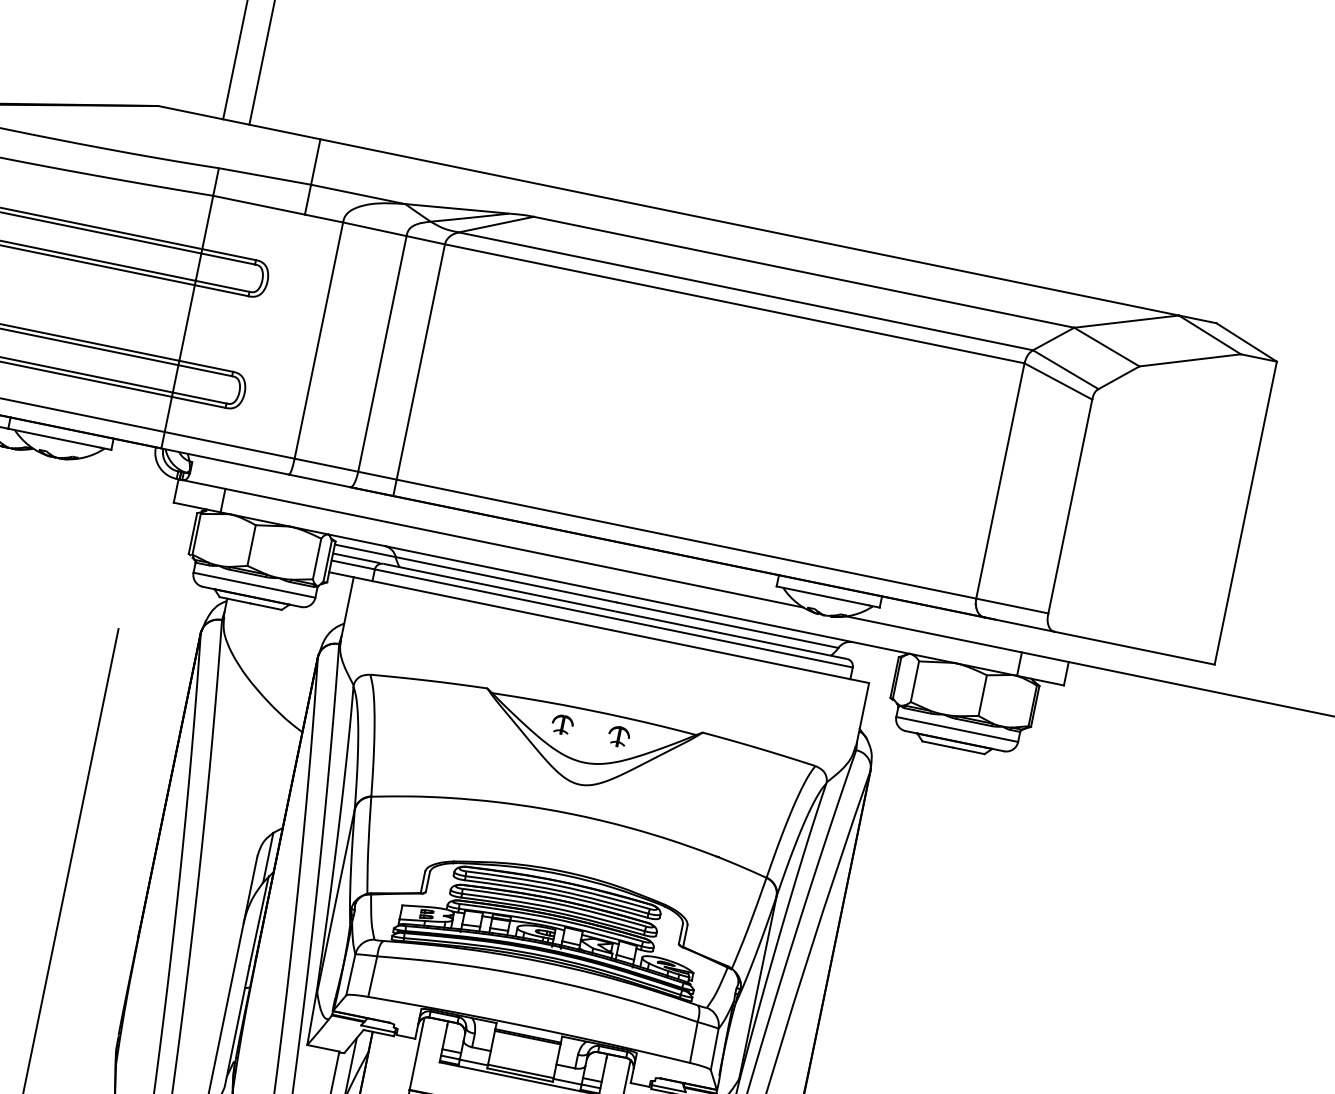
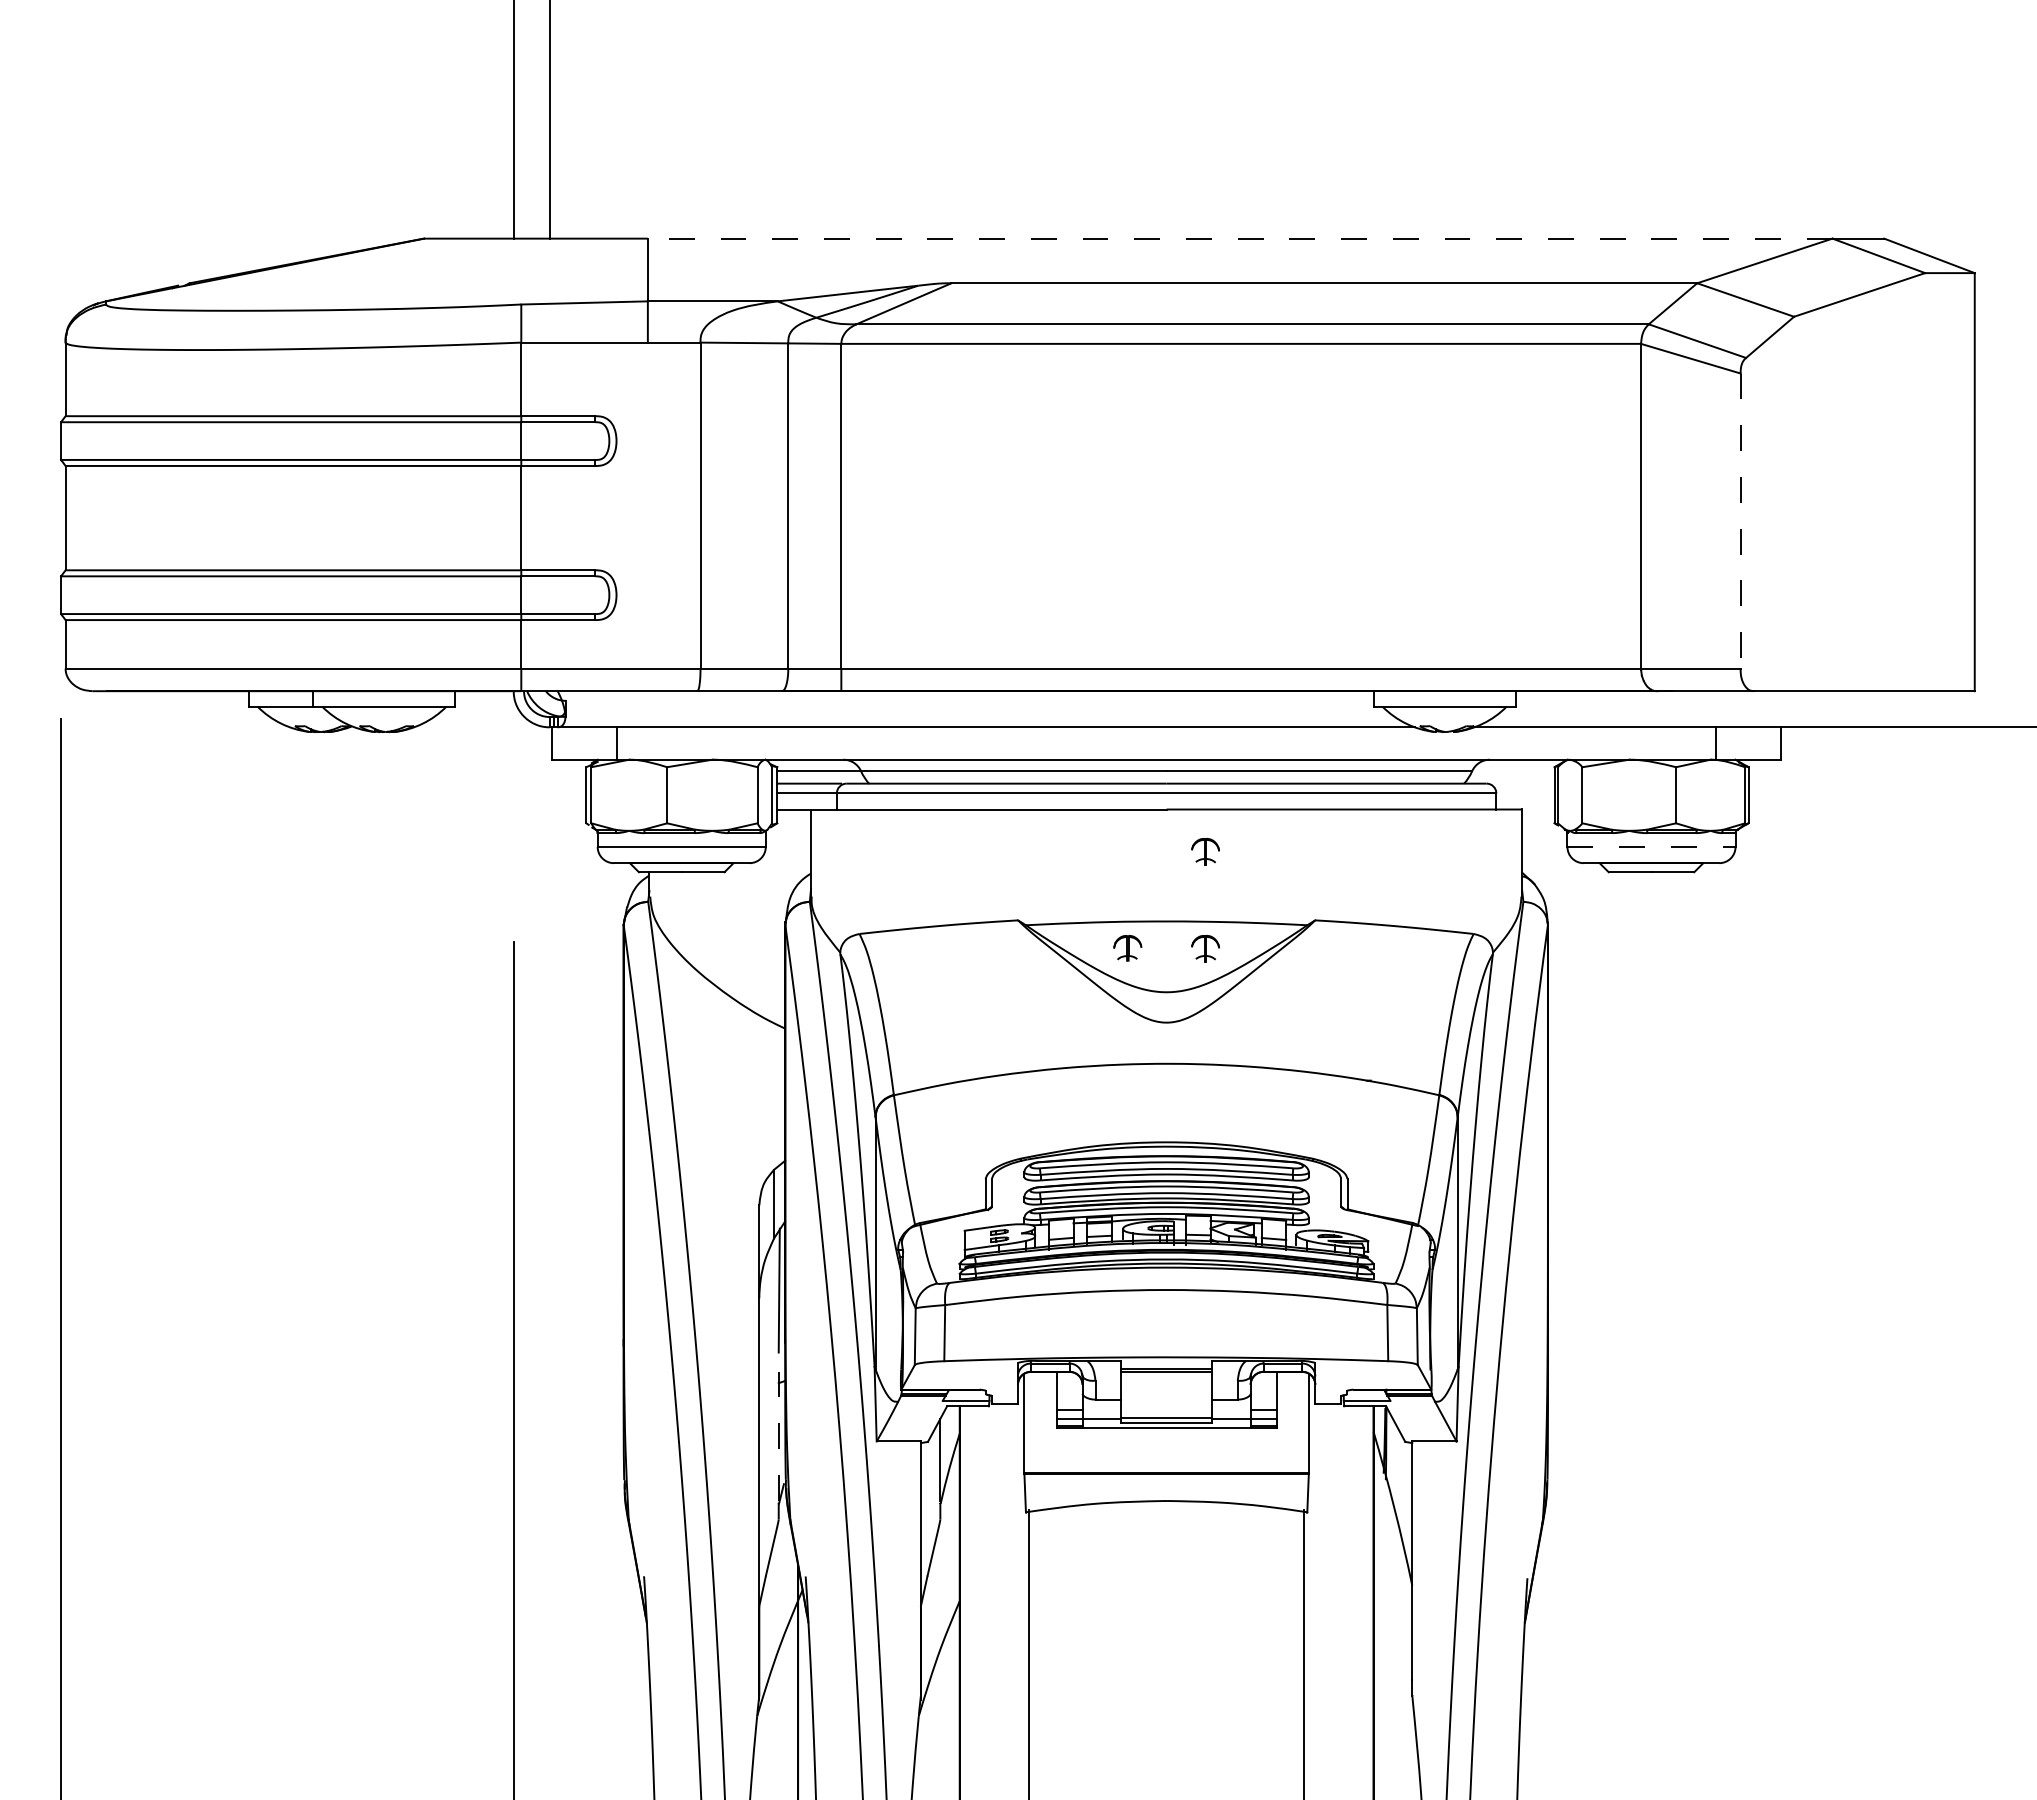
line: (749, 227) -> (1239, 238), solid -> dashed
line: (1070, 506) -> (1740, 521), solid -> dashed
part: (633, 666) -> (1205, 851), added
line: (957, 729) -> (1652, 847), solid -> dashed
line: (238, 1019) -> (778, 1426), solid -> dashed

